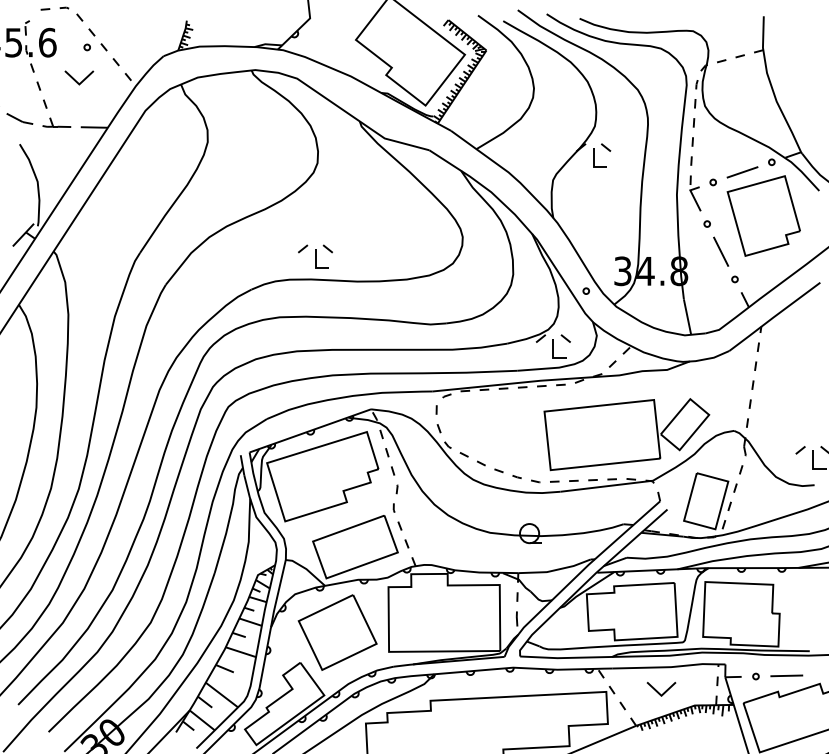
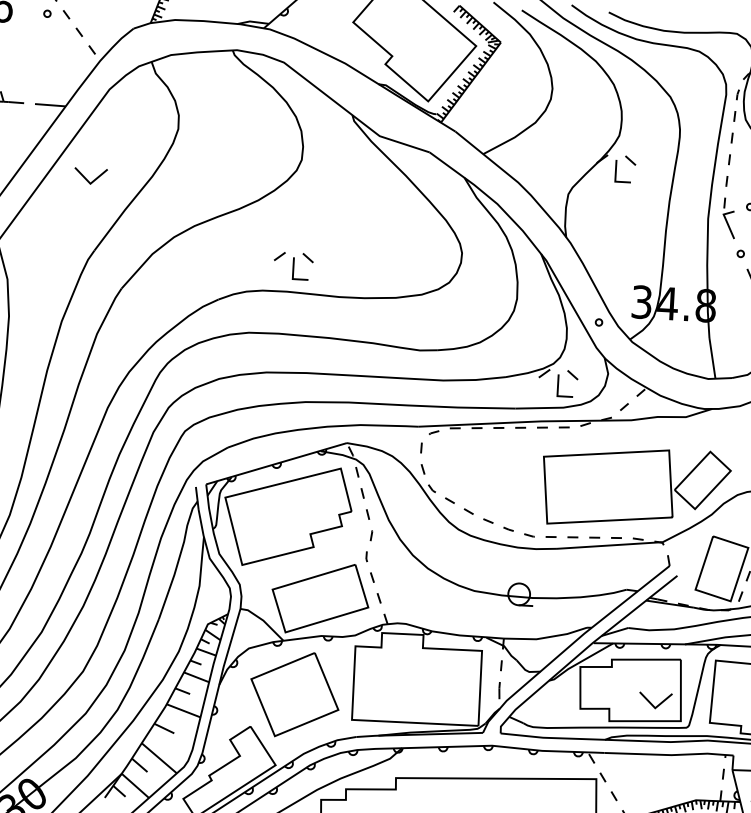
part: (79, 77) -> (91, 175), moved
part: (661, 689) -> (655, 701), moved

